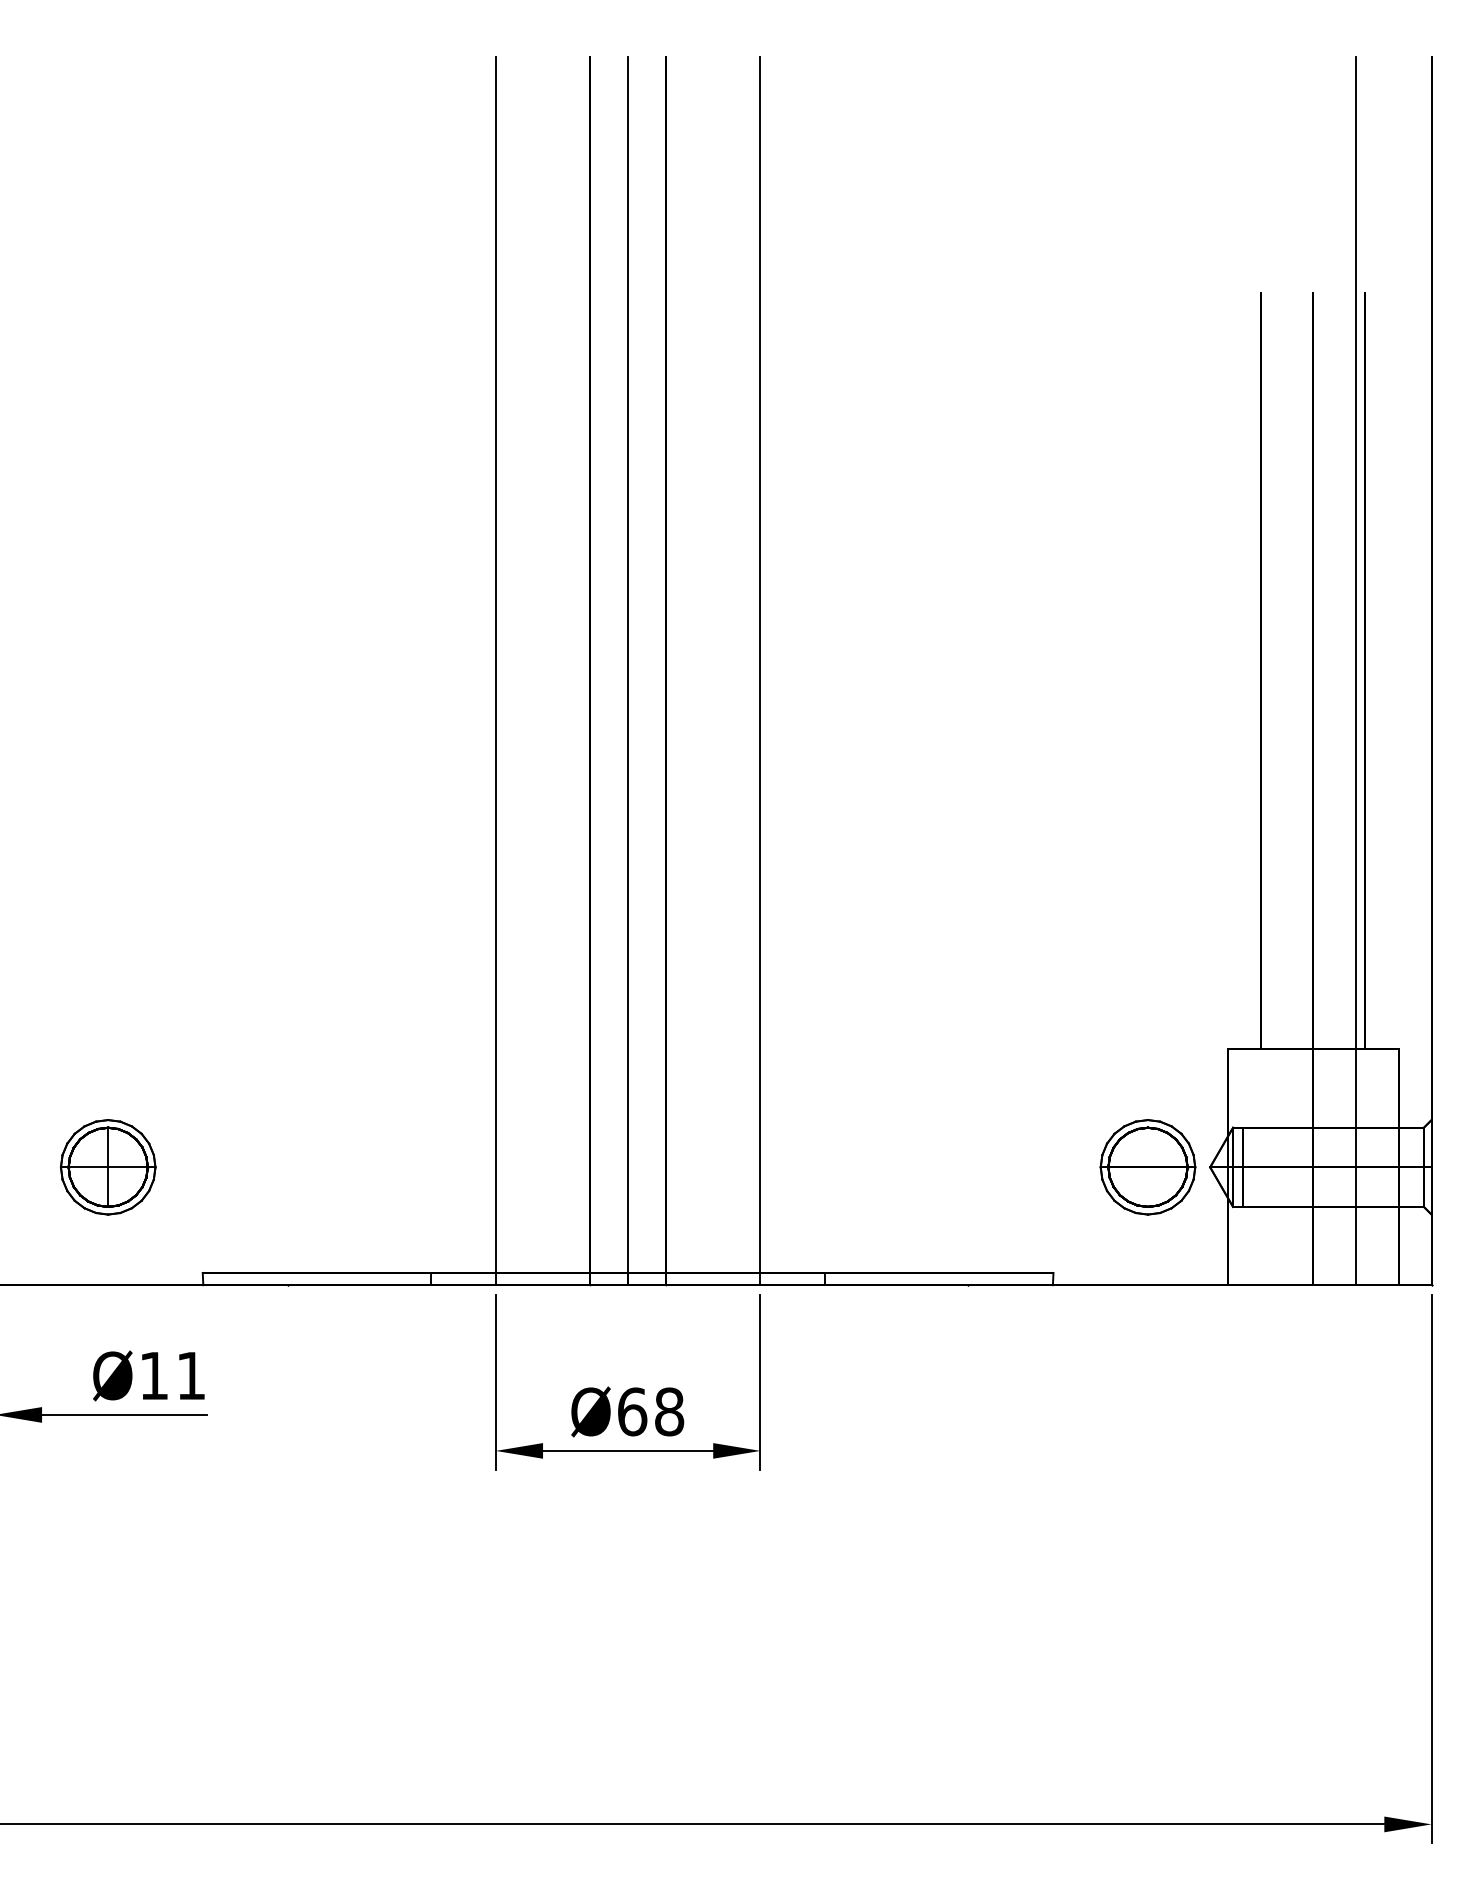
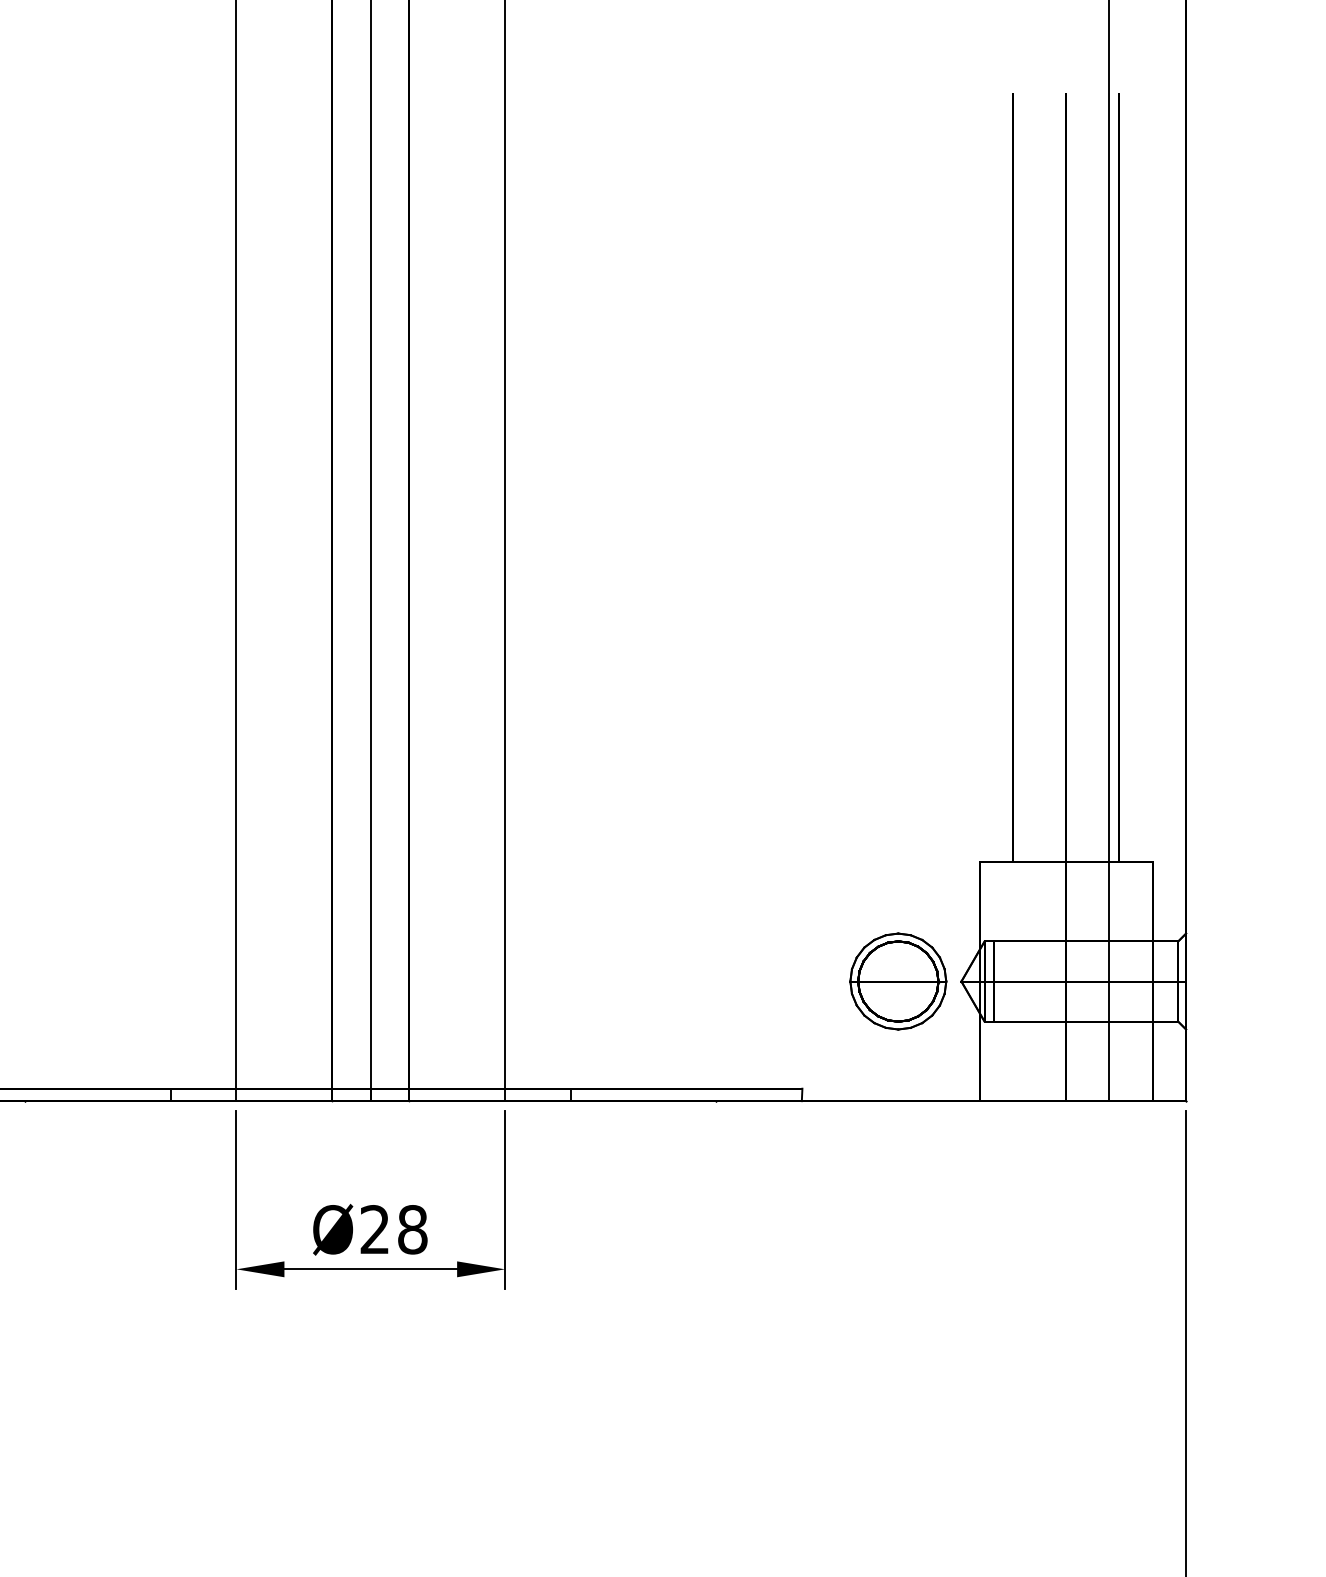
text: (632, 1411) -> (375, 1229), Ø68 -> Ø28

